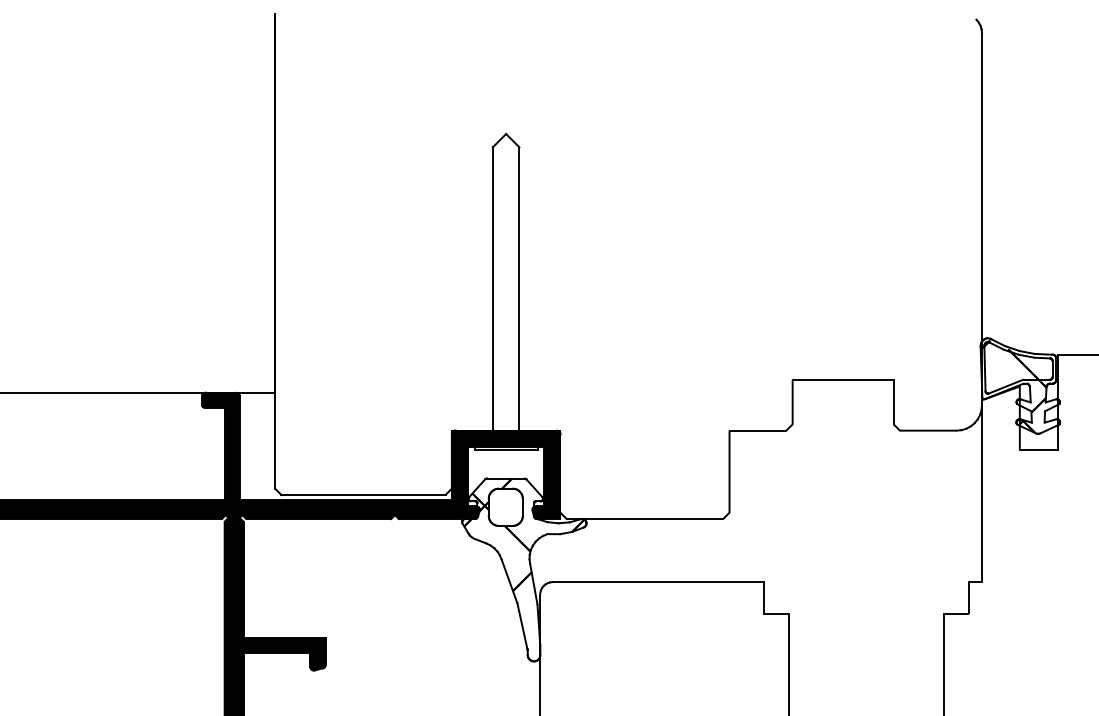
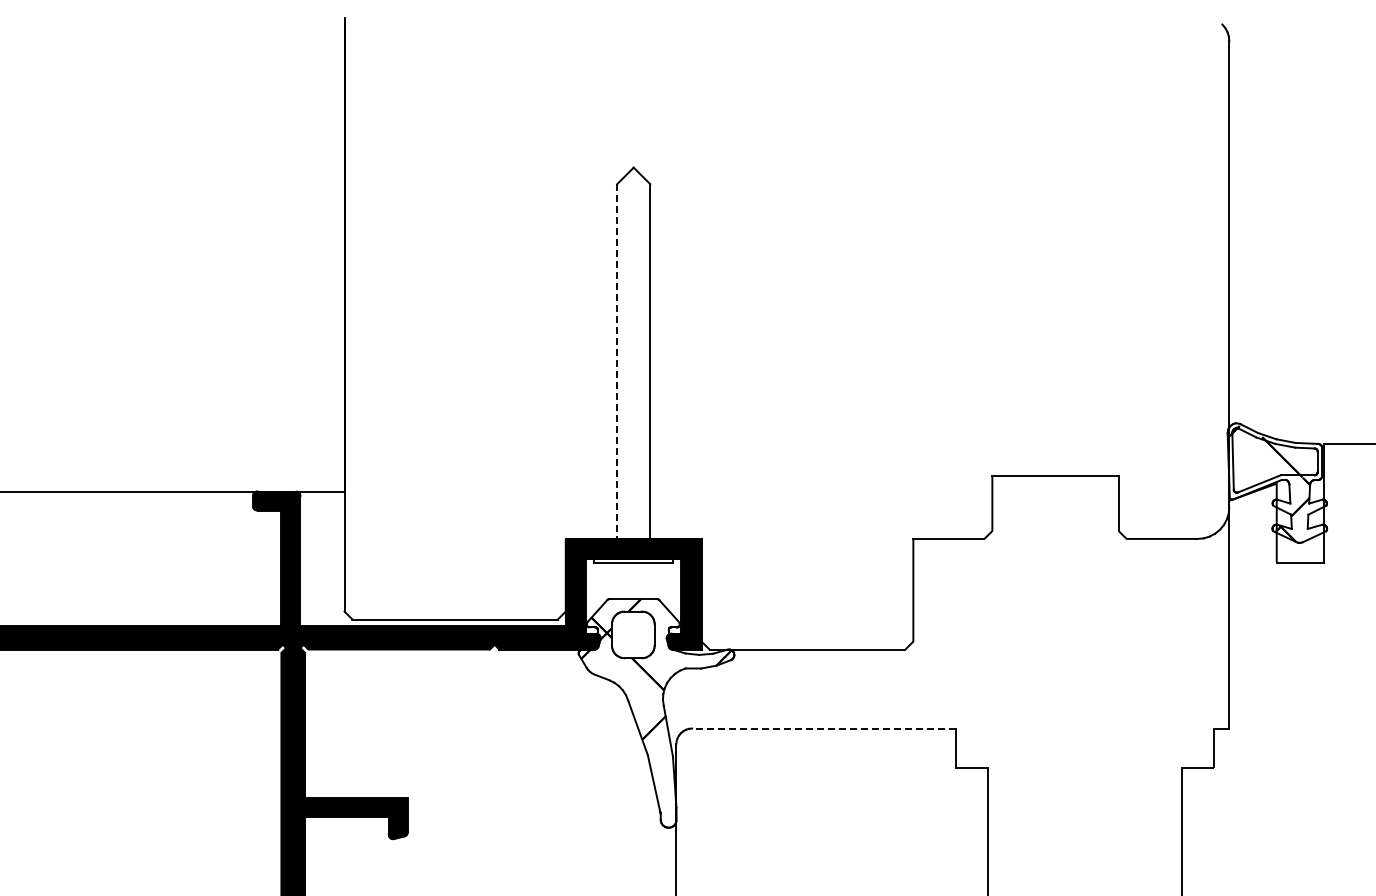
line: (493, 292) -> (617, 366), solid -> dashed
line: (658, 582) -> (824, 728), solid -> dashed

